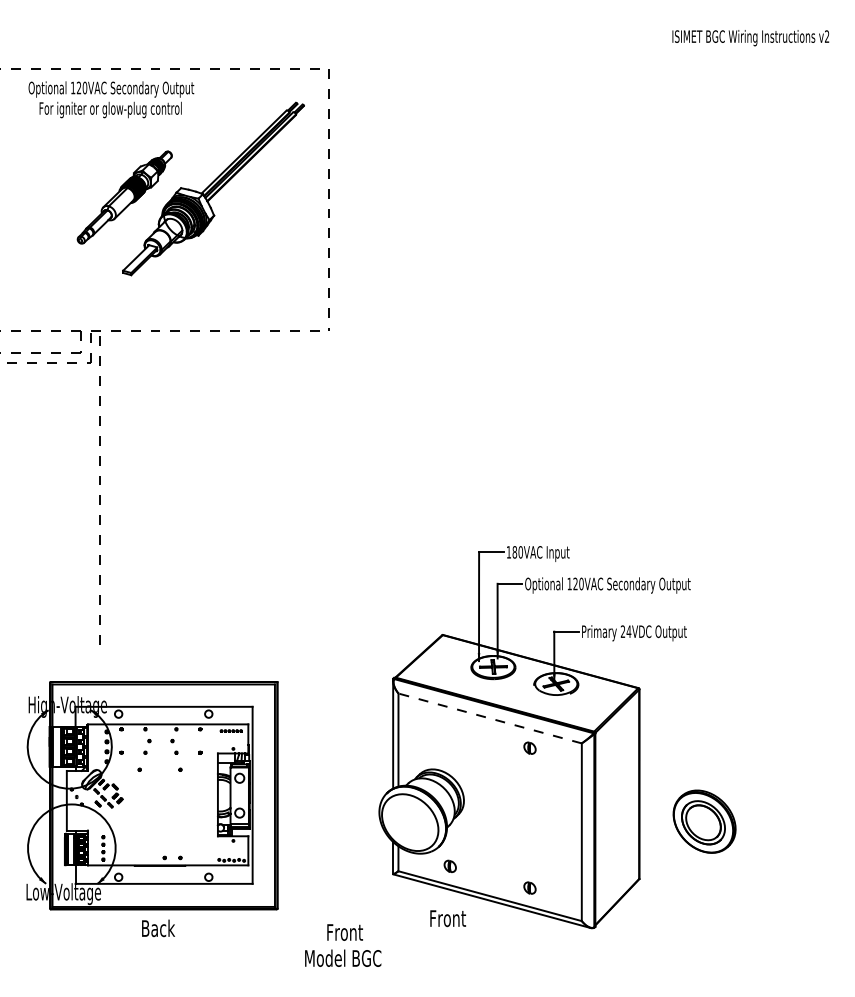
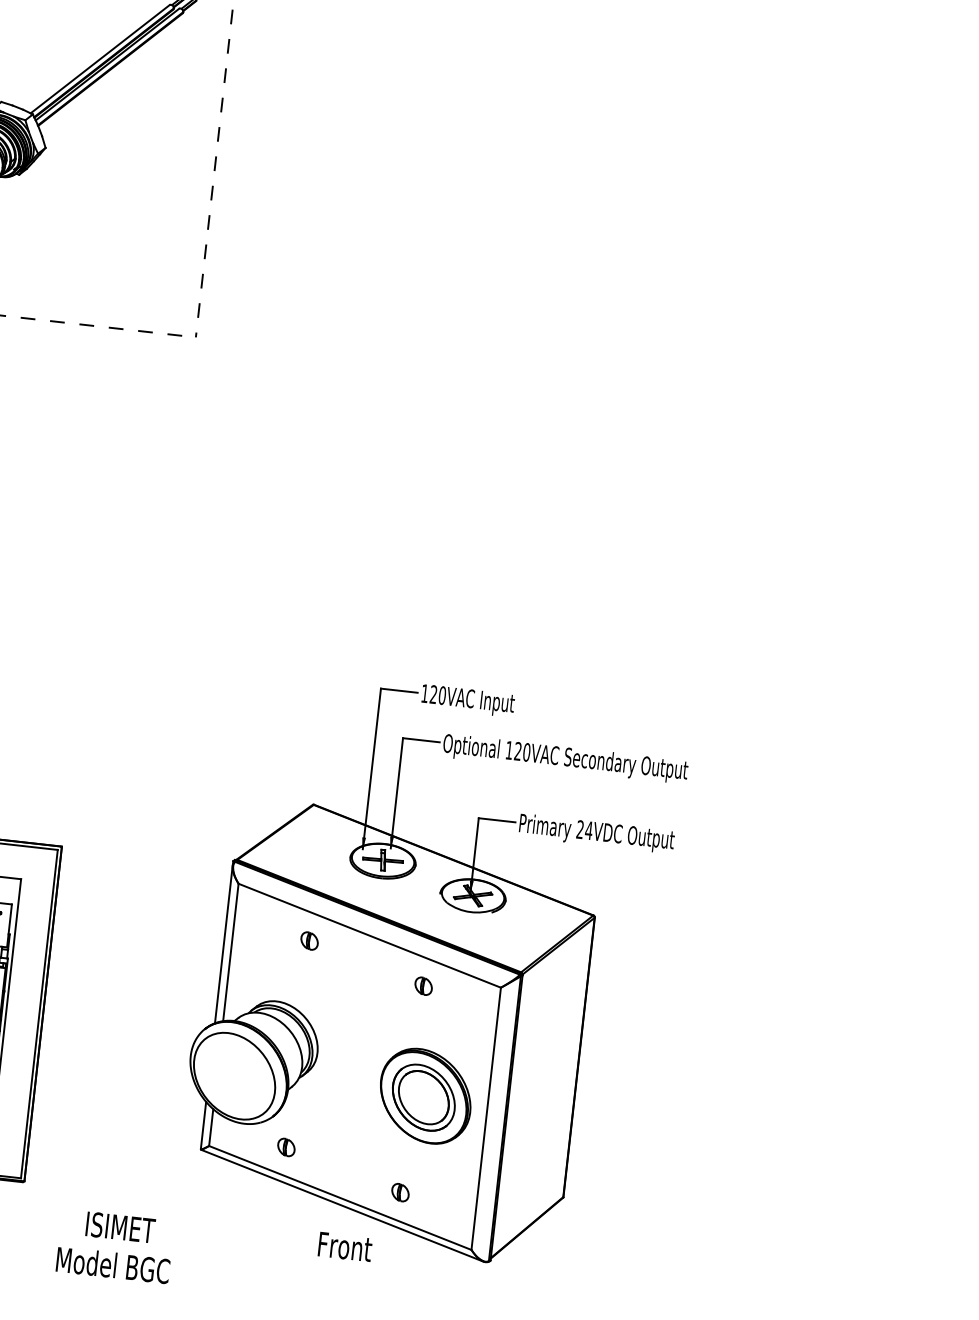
text: (514, 552) -> (433, 694), 180VAC -> 120VAC
line: (489, 718) -> (368, 935), dashed -> solid
part: (449, 726) -> (308, 940), added
part: (704, 821) -> (425, 1095), moved
text: (448, 918) -> (345, 1246), moved
text: (345, 932) -> (120, 1227), Front -> ISIMET

